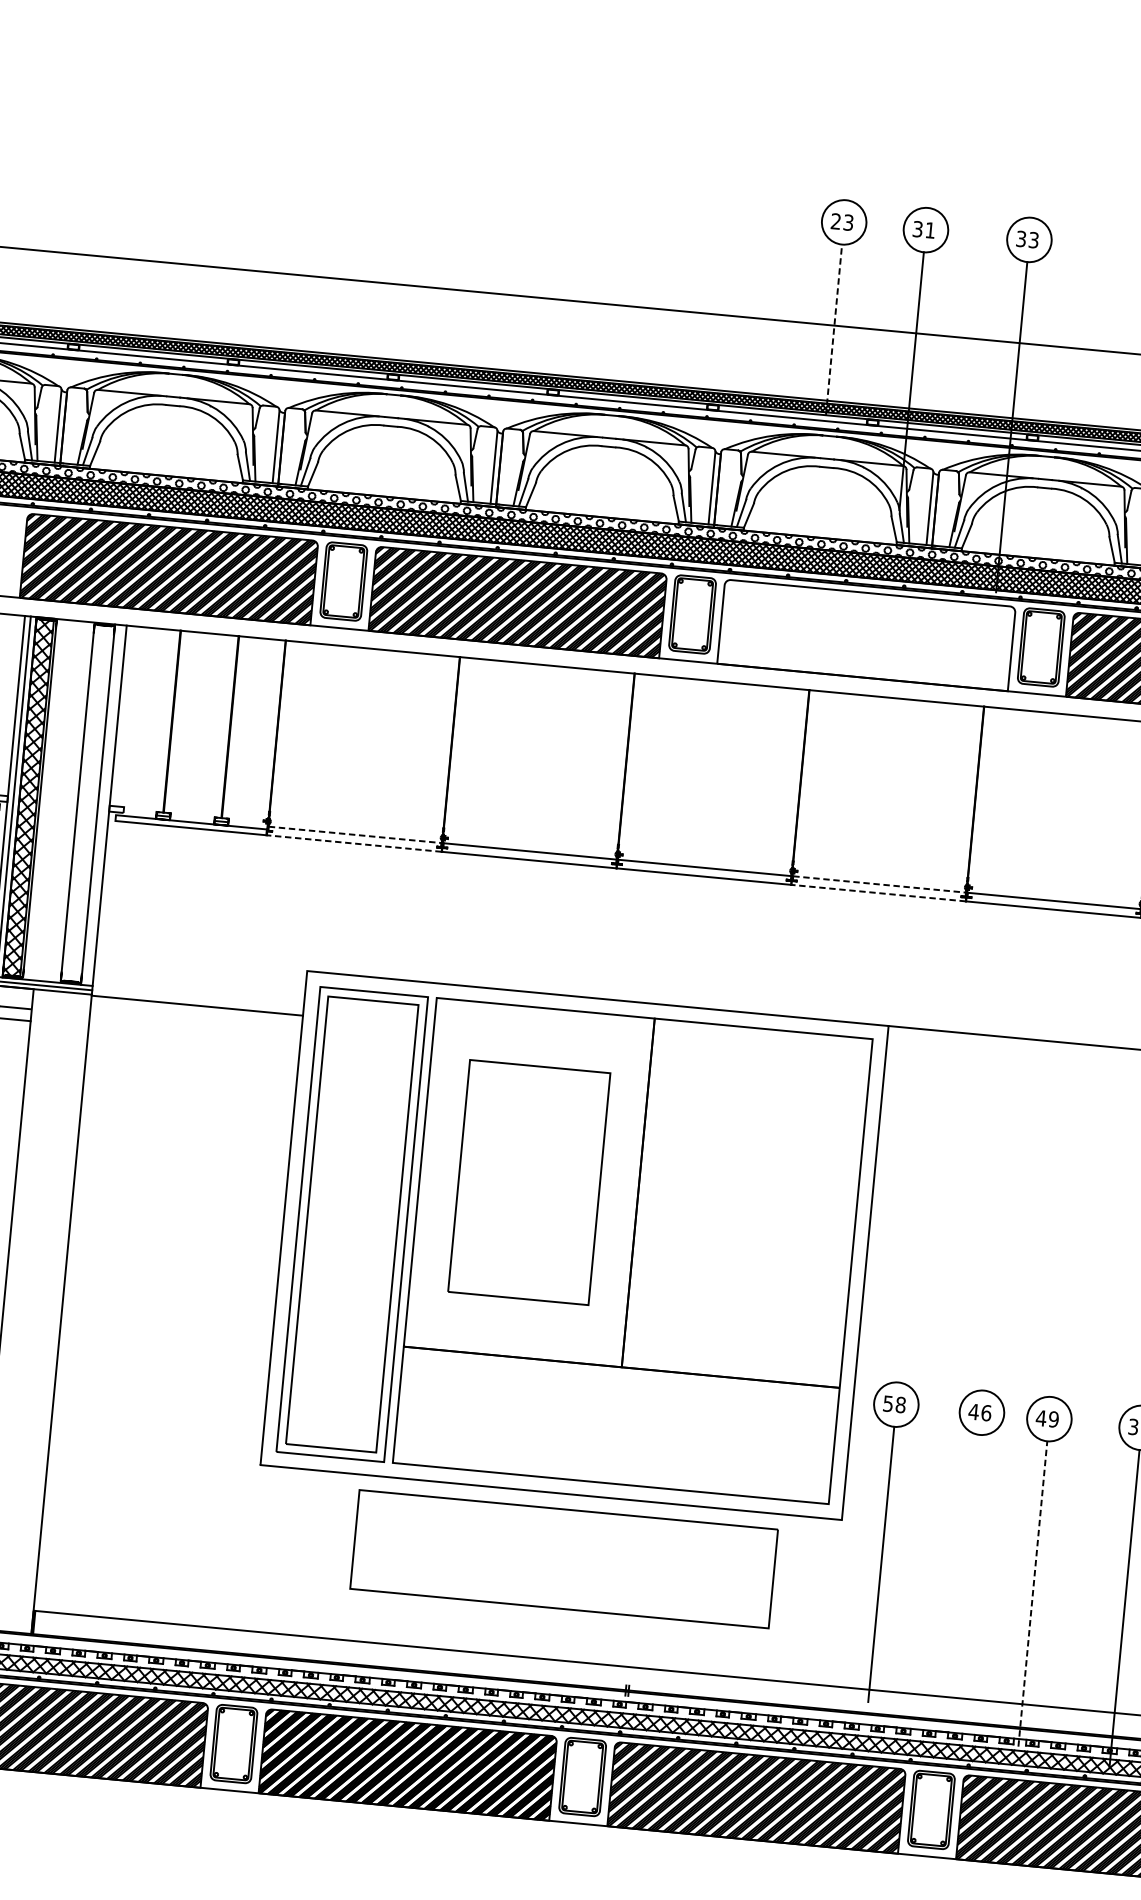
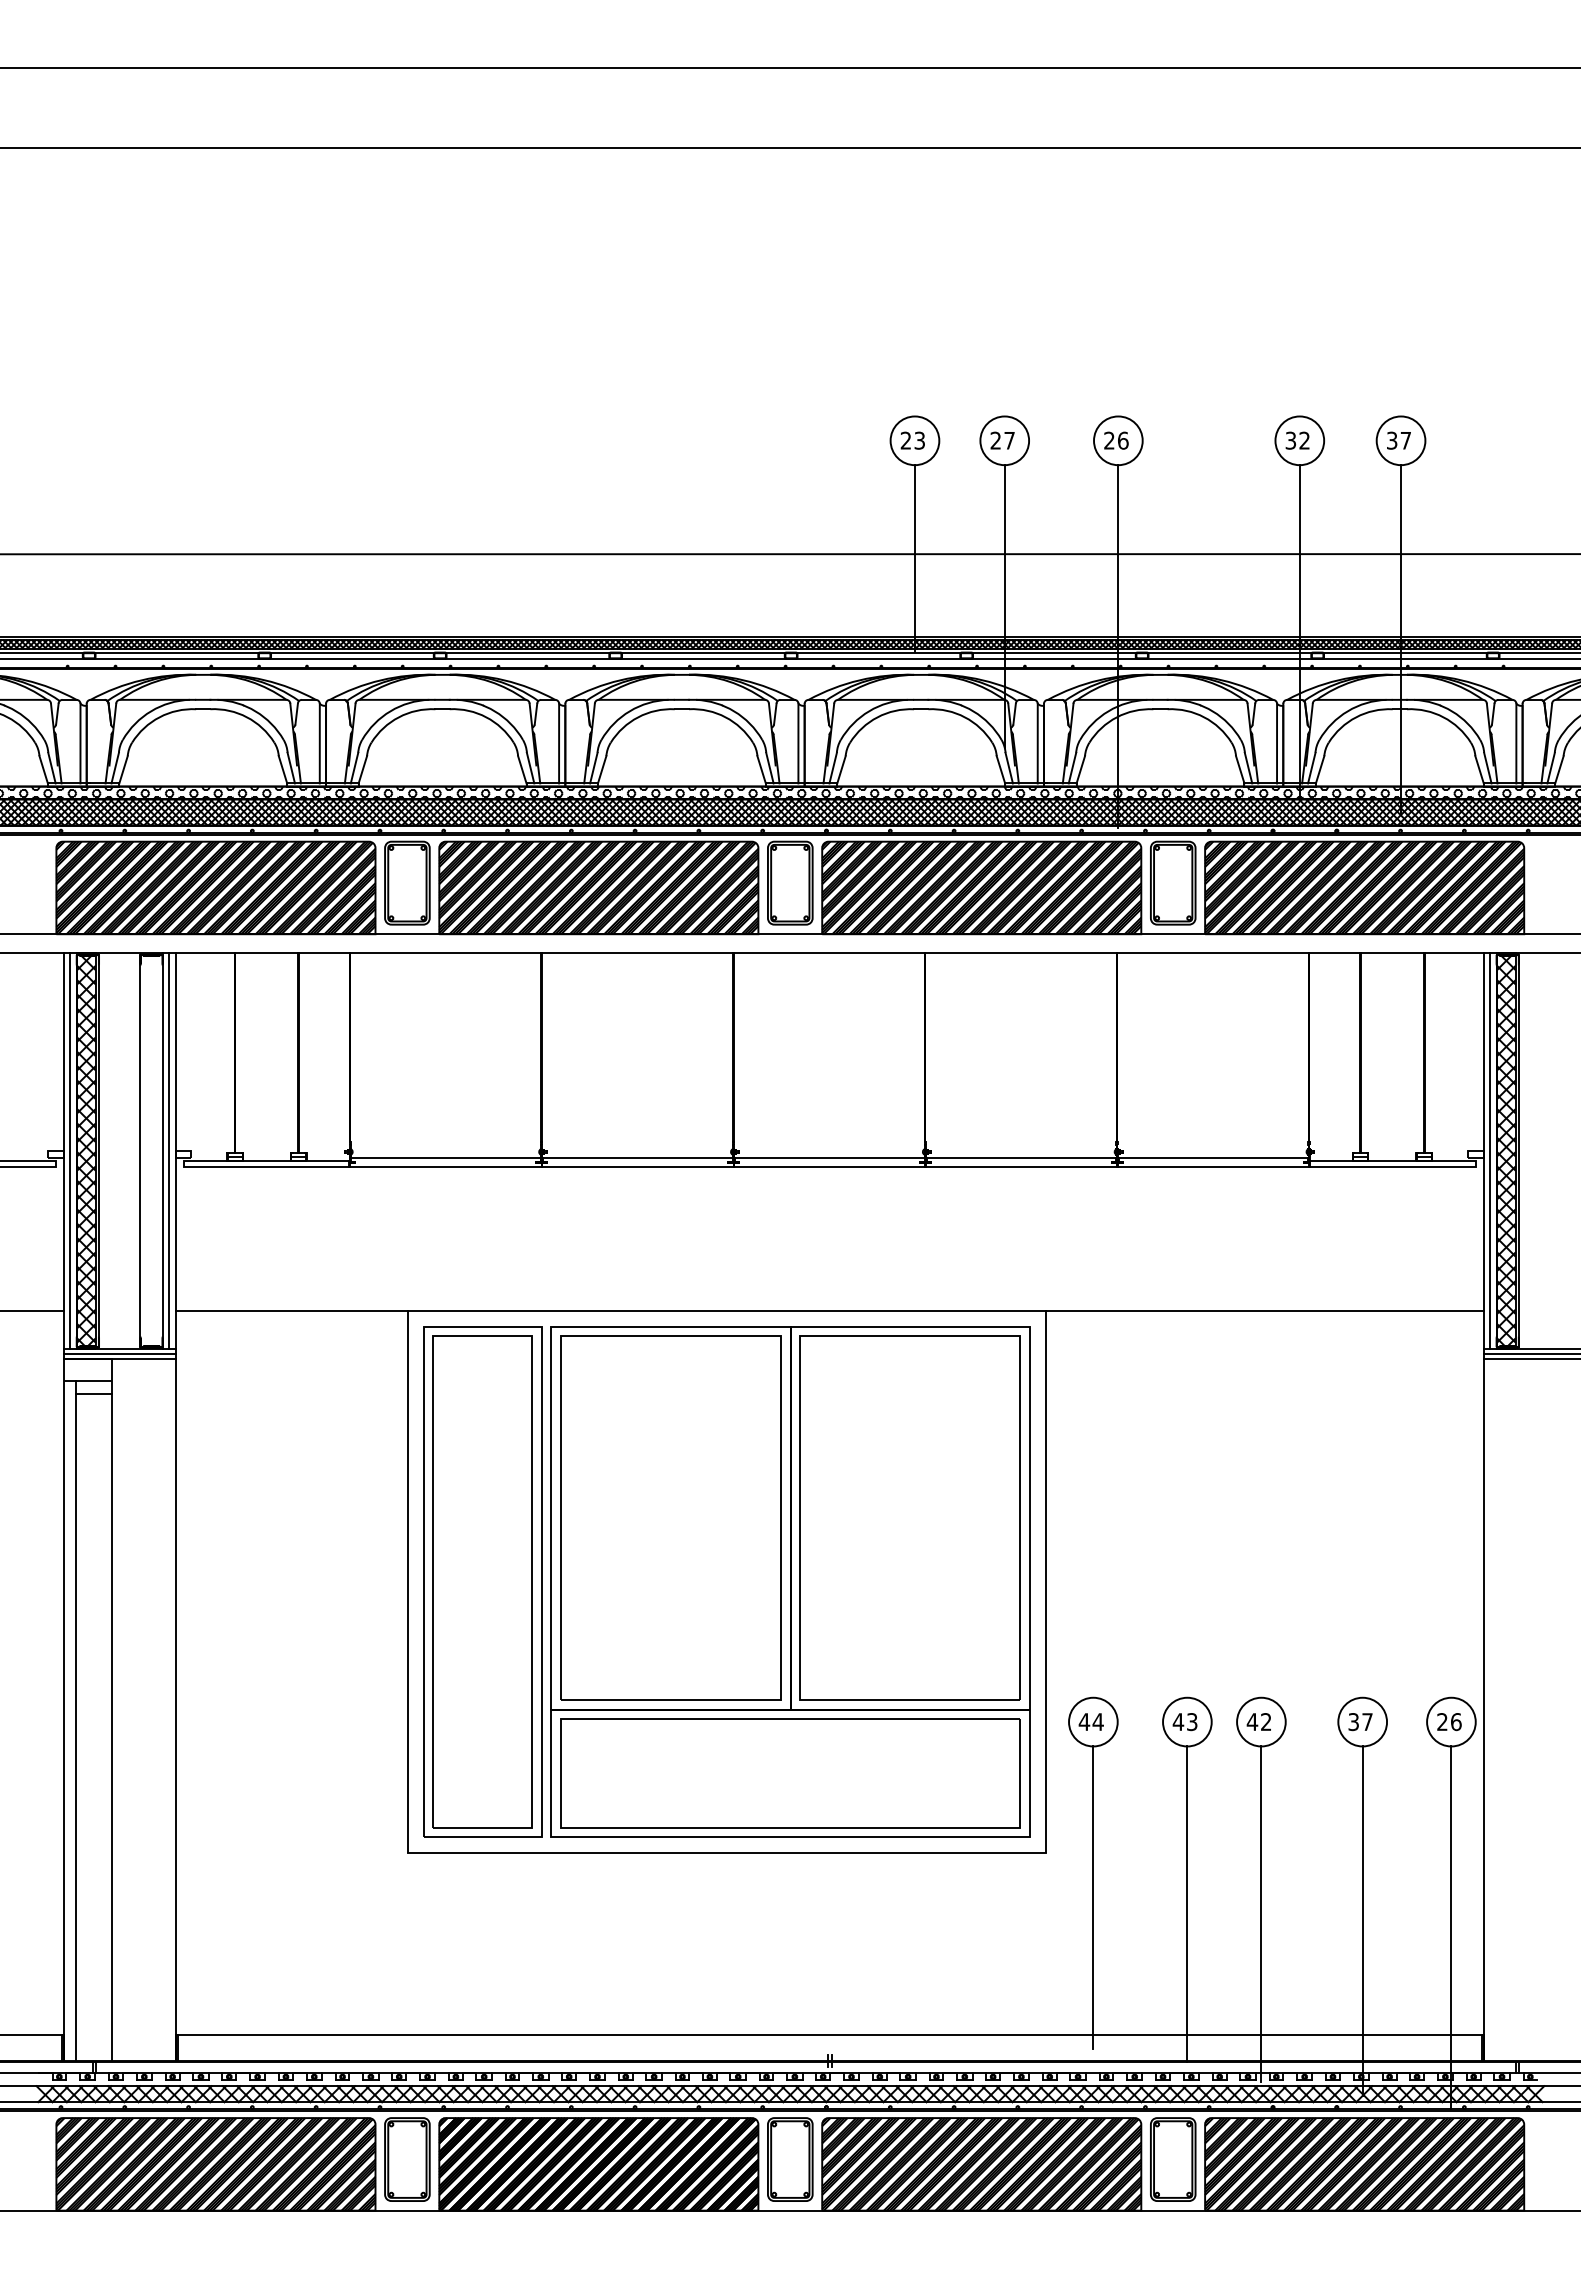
text: (923, 229) -> (1002, 440), 31 -> 27
text: (1027, 239) -> (1116, 440), 33 -> 26
line: (833, 329) -> (914, 558), dashed -> solid
hatch: (866, 634) -> (981, 887), added
line: (104, 805) -> (169, 1151), added
line: (354, 834) -> (445, 1157), dashed -> solid
line: (354, 843) -> (445, 1167), dashed -> solid
line: (879, 884) -> (1021, 1157), dashed -> solid
line: (878, 893) -> (1021, 1167), dashed -> solid
line: (197, 1005) -> (291, 1310), moved
part: (528, 1181) -> (670, 1517), size x1.43
part: (746, 1202) -> (909, 1517), added
text: (893, 1404) -> (1090, 1722), 58 -> 44
text: (986, 1413) -> (1192, 1722), 46 -> 43
text: (1053, 1419) -> (1265, 1722), 49 -> 42
part: (563, 1559) -> (790, 1773), moved
line: (966, 1577) -> (1187, 1903), added
line: (1032, 1594) -> (1261, 1914), dashed -> solid

